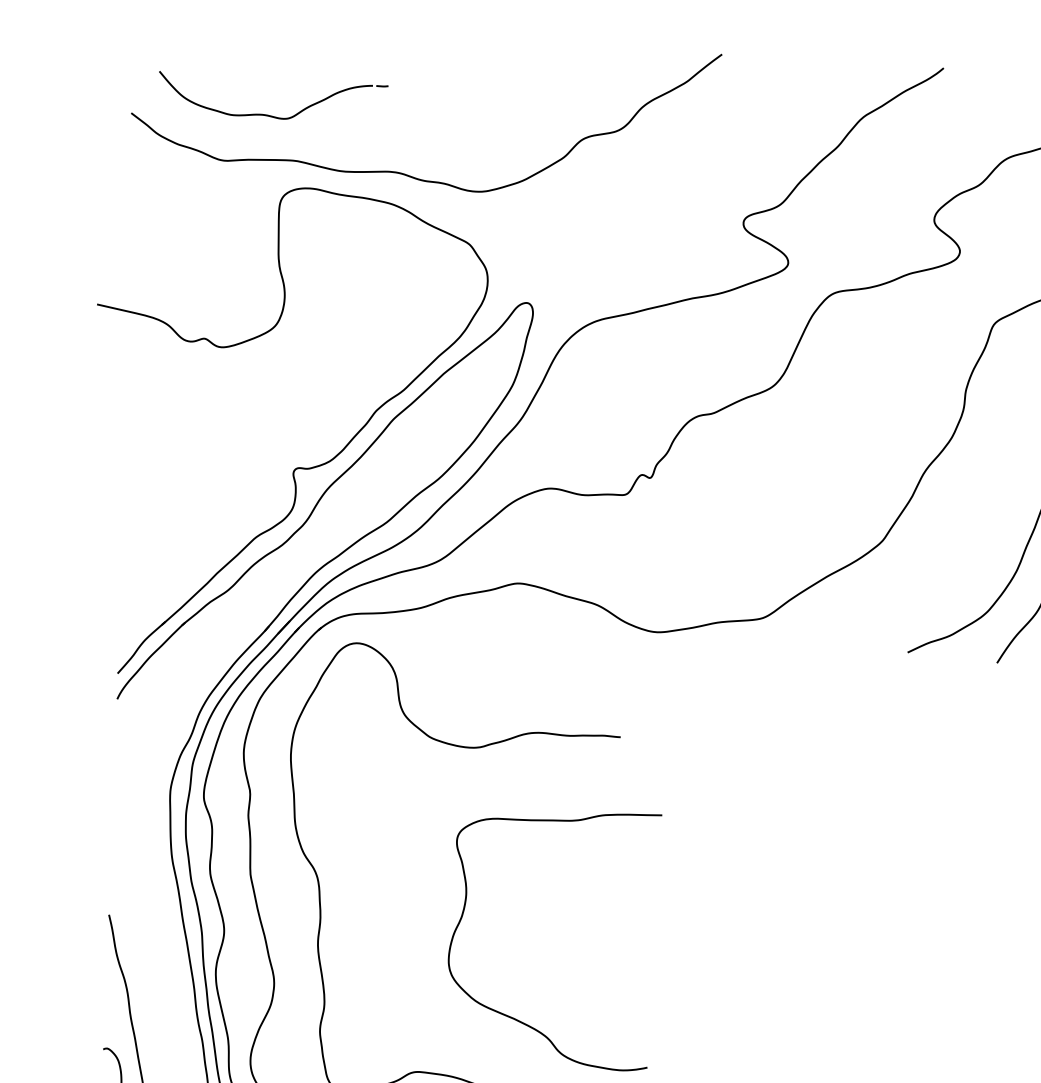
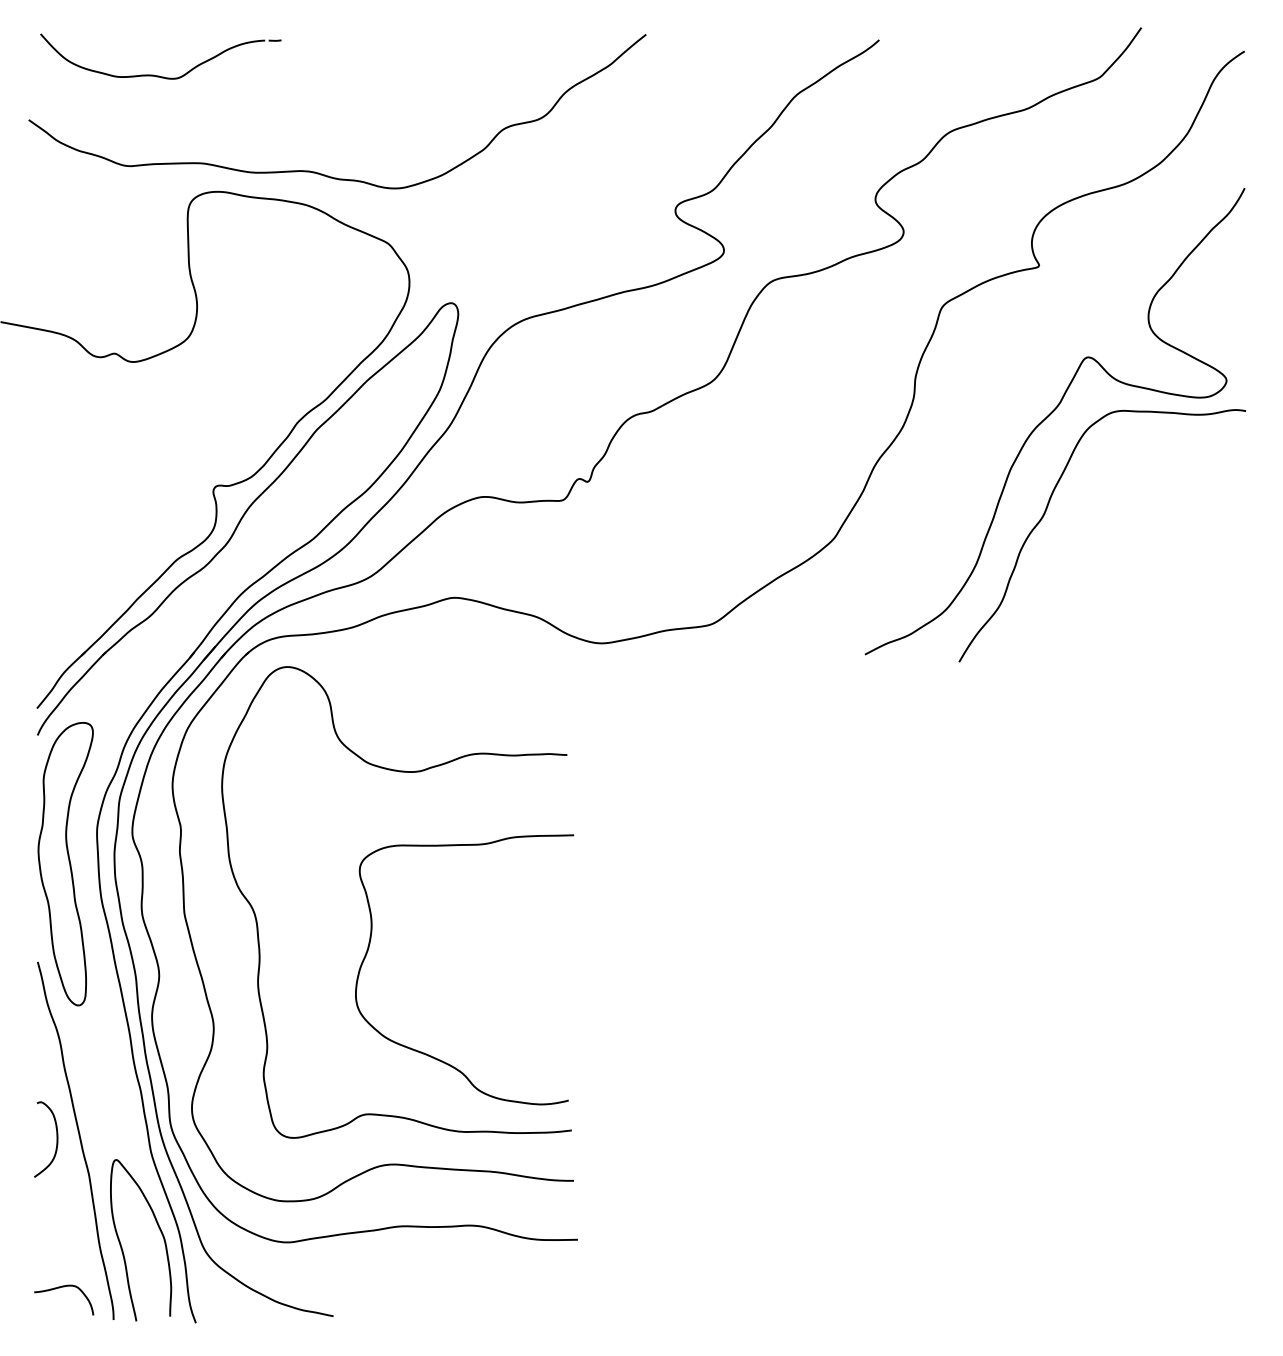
part: (271, 115) -> (159, 75), moved
part: (139, 823) -> (65, 864), added
curve: (516, 1018) -> (429, 1054), moved

